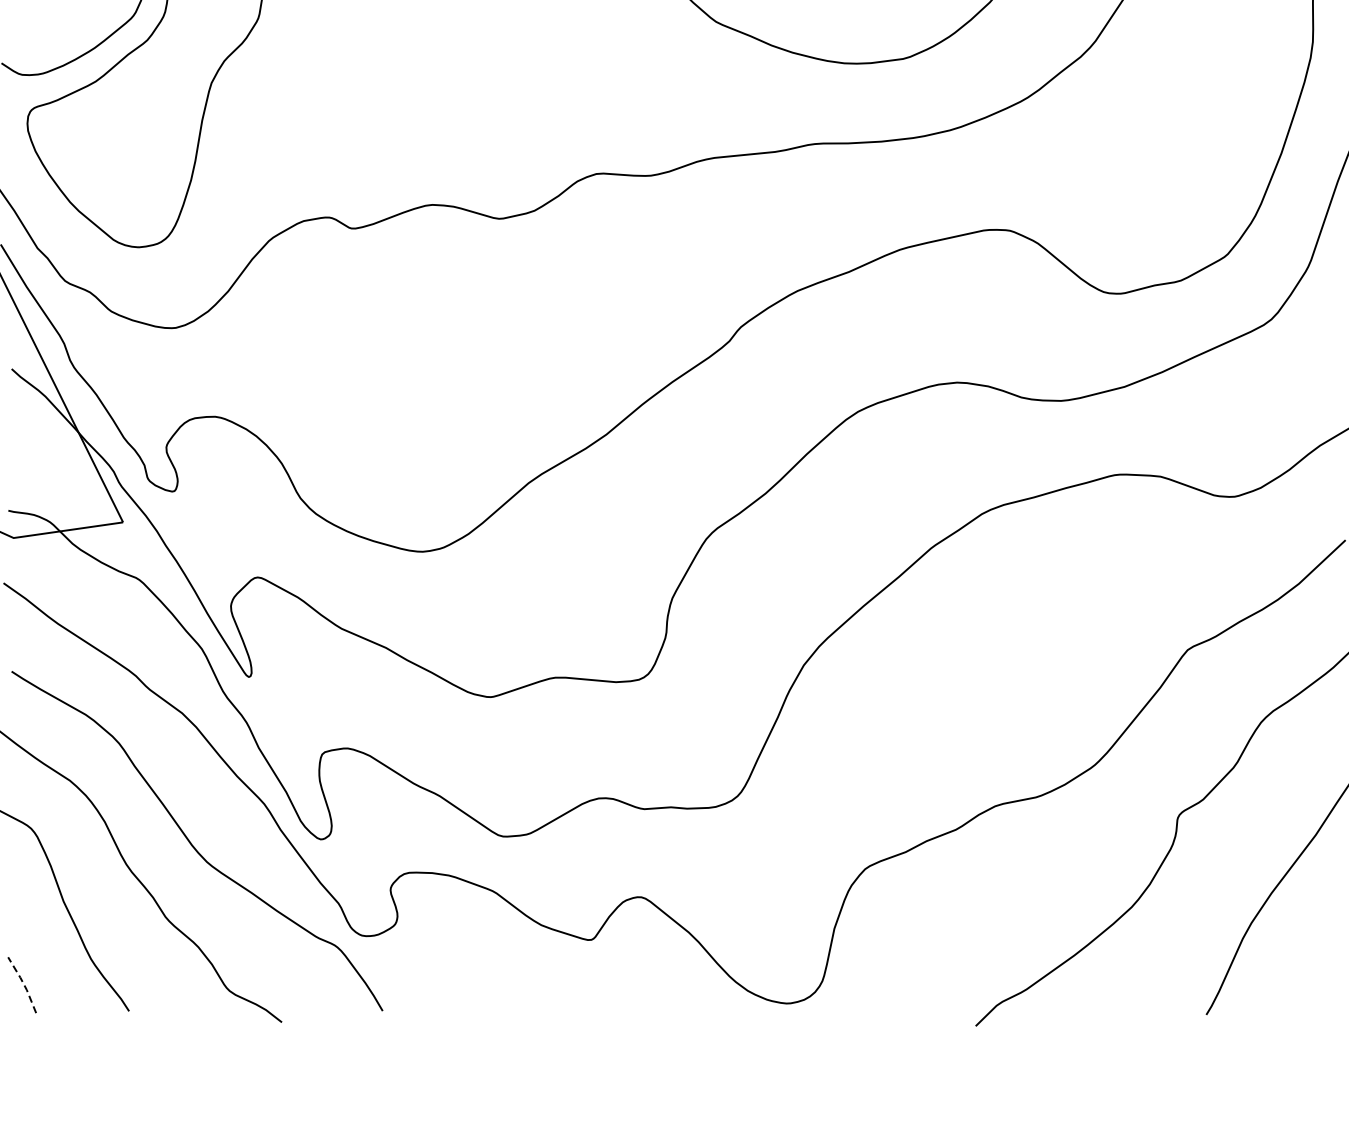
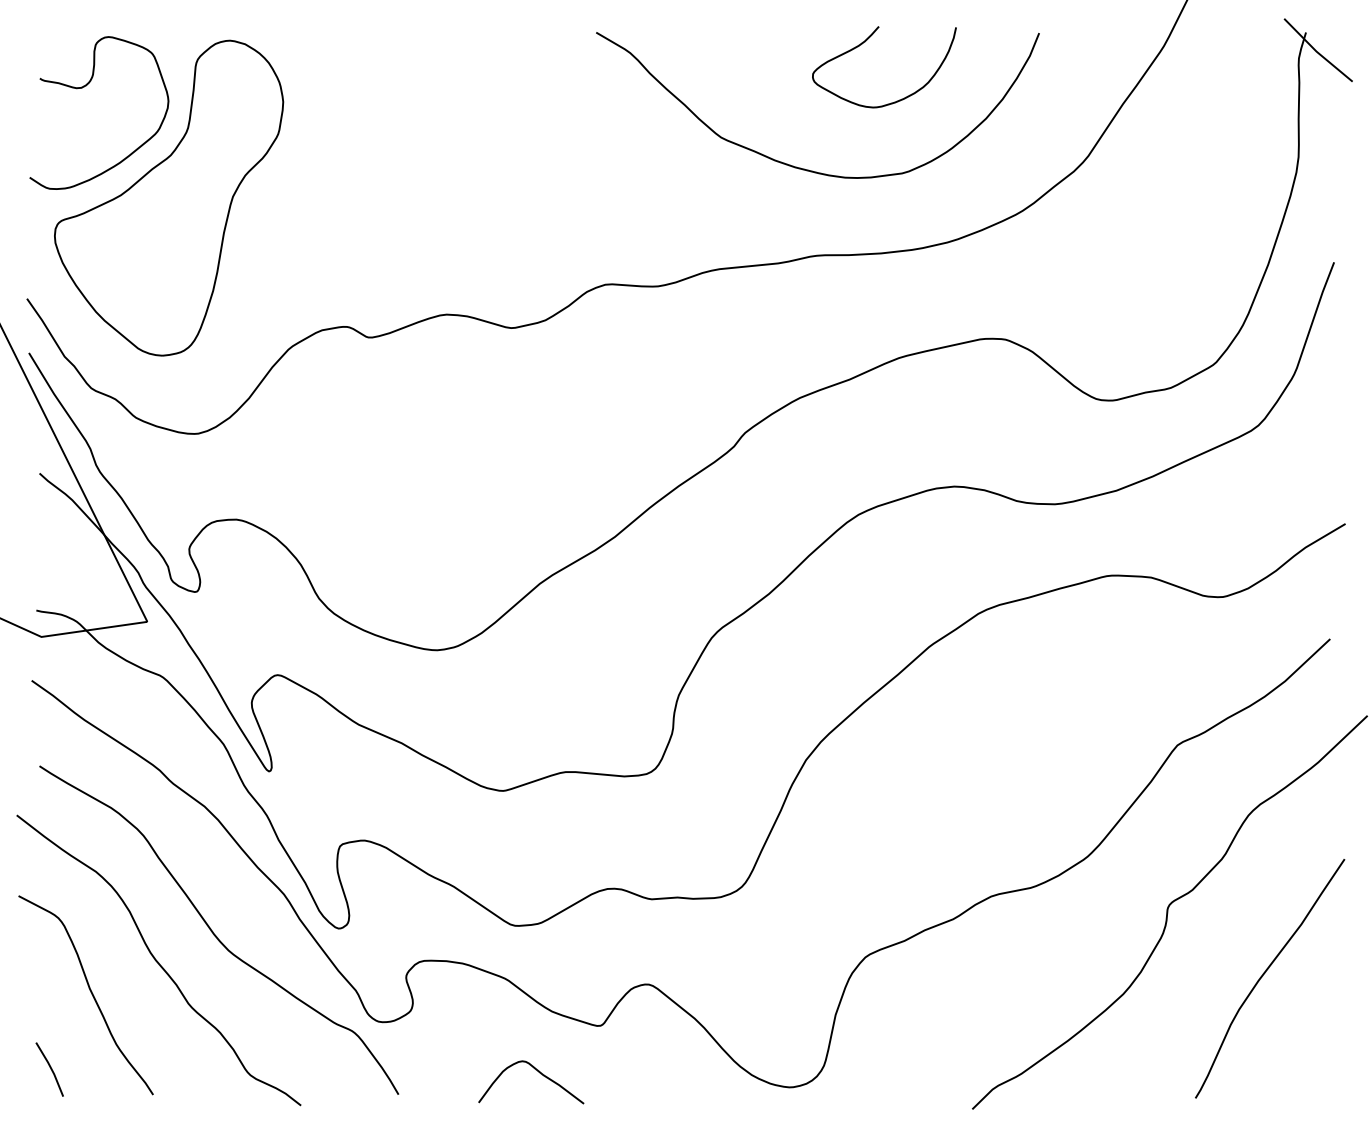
line: (24, 984) -> (51, 1068), dashed -> solid
curve: (528, 989) -> (539, 1073), added

